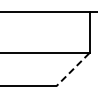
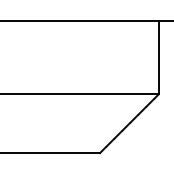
line: (72, 70) -> (128, 125), dashed -> solid

